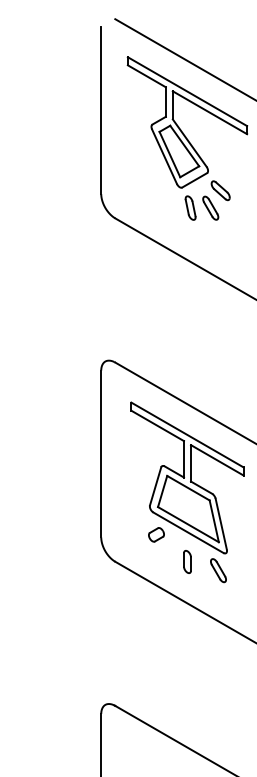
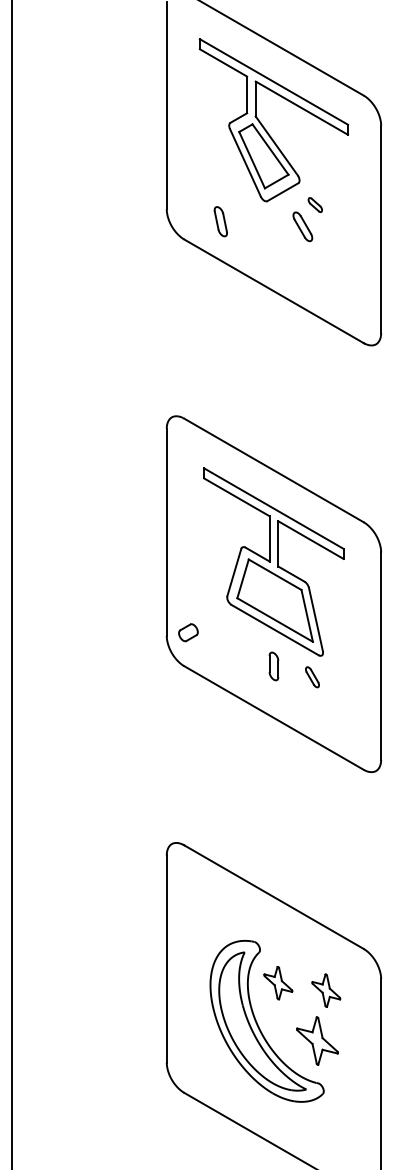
part: (220, 190) -> (315, 204), size x0.6
part: (190, 207) -> (220, 221), moved
part: (156, 534) -> (188, 632), moved
part: (218, 570) -> (312, 677), size x0.7

